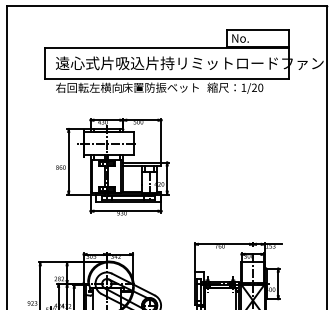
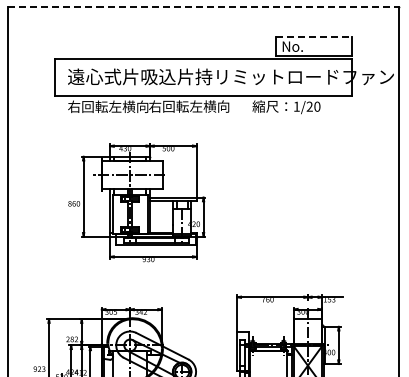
line: (167, 5) -> (203, 6), solid -> dashed
line: (258, 30) -> (314, 36), solid -> dashed
text: (160, 87) -> (195, 106), 床置防振ベット -> 右回転左横向

